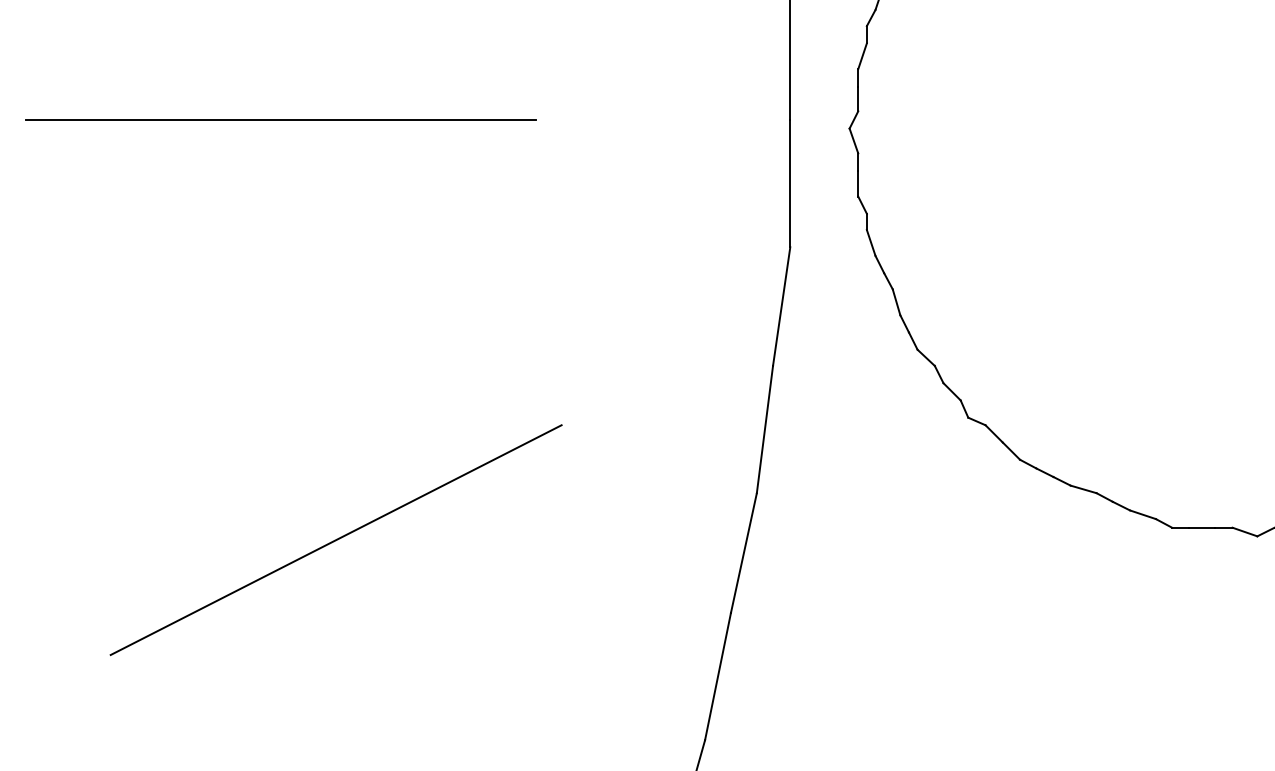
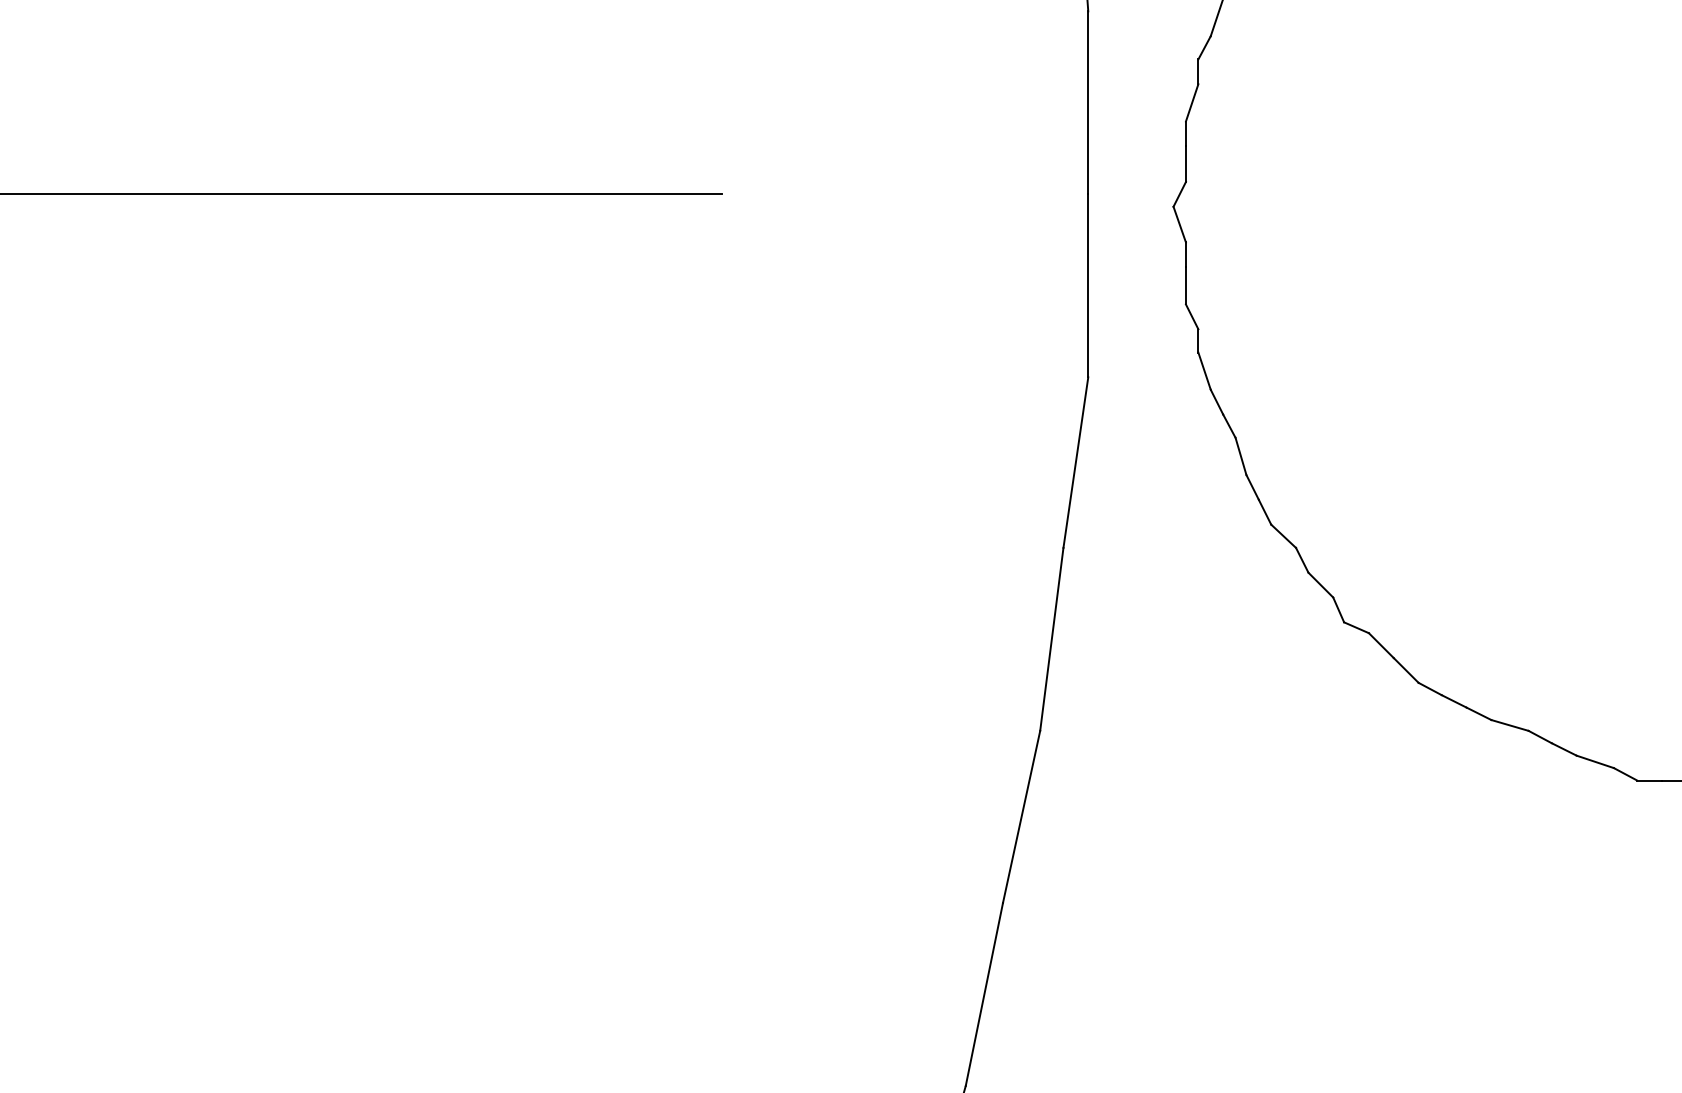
line: (335, 540) -> (434, 798), removed

